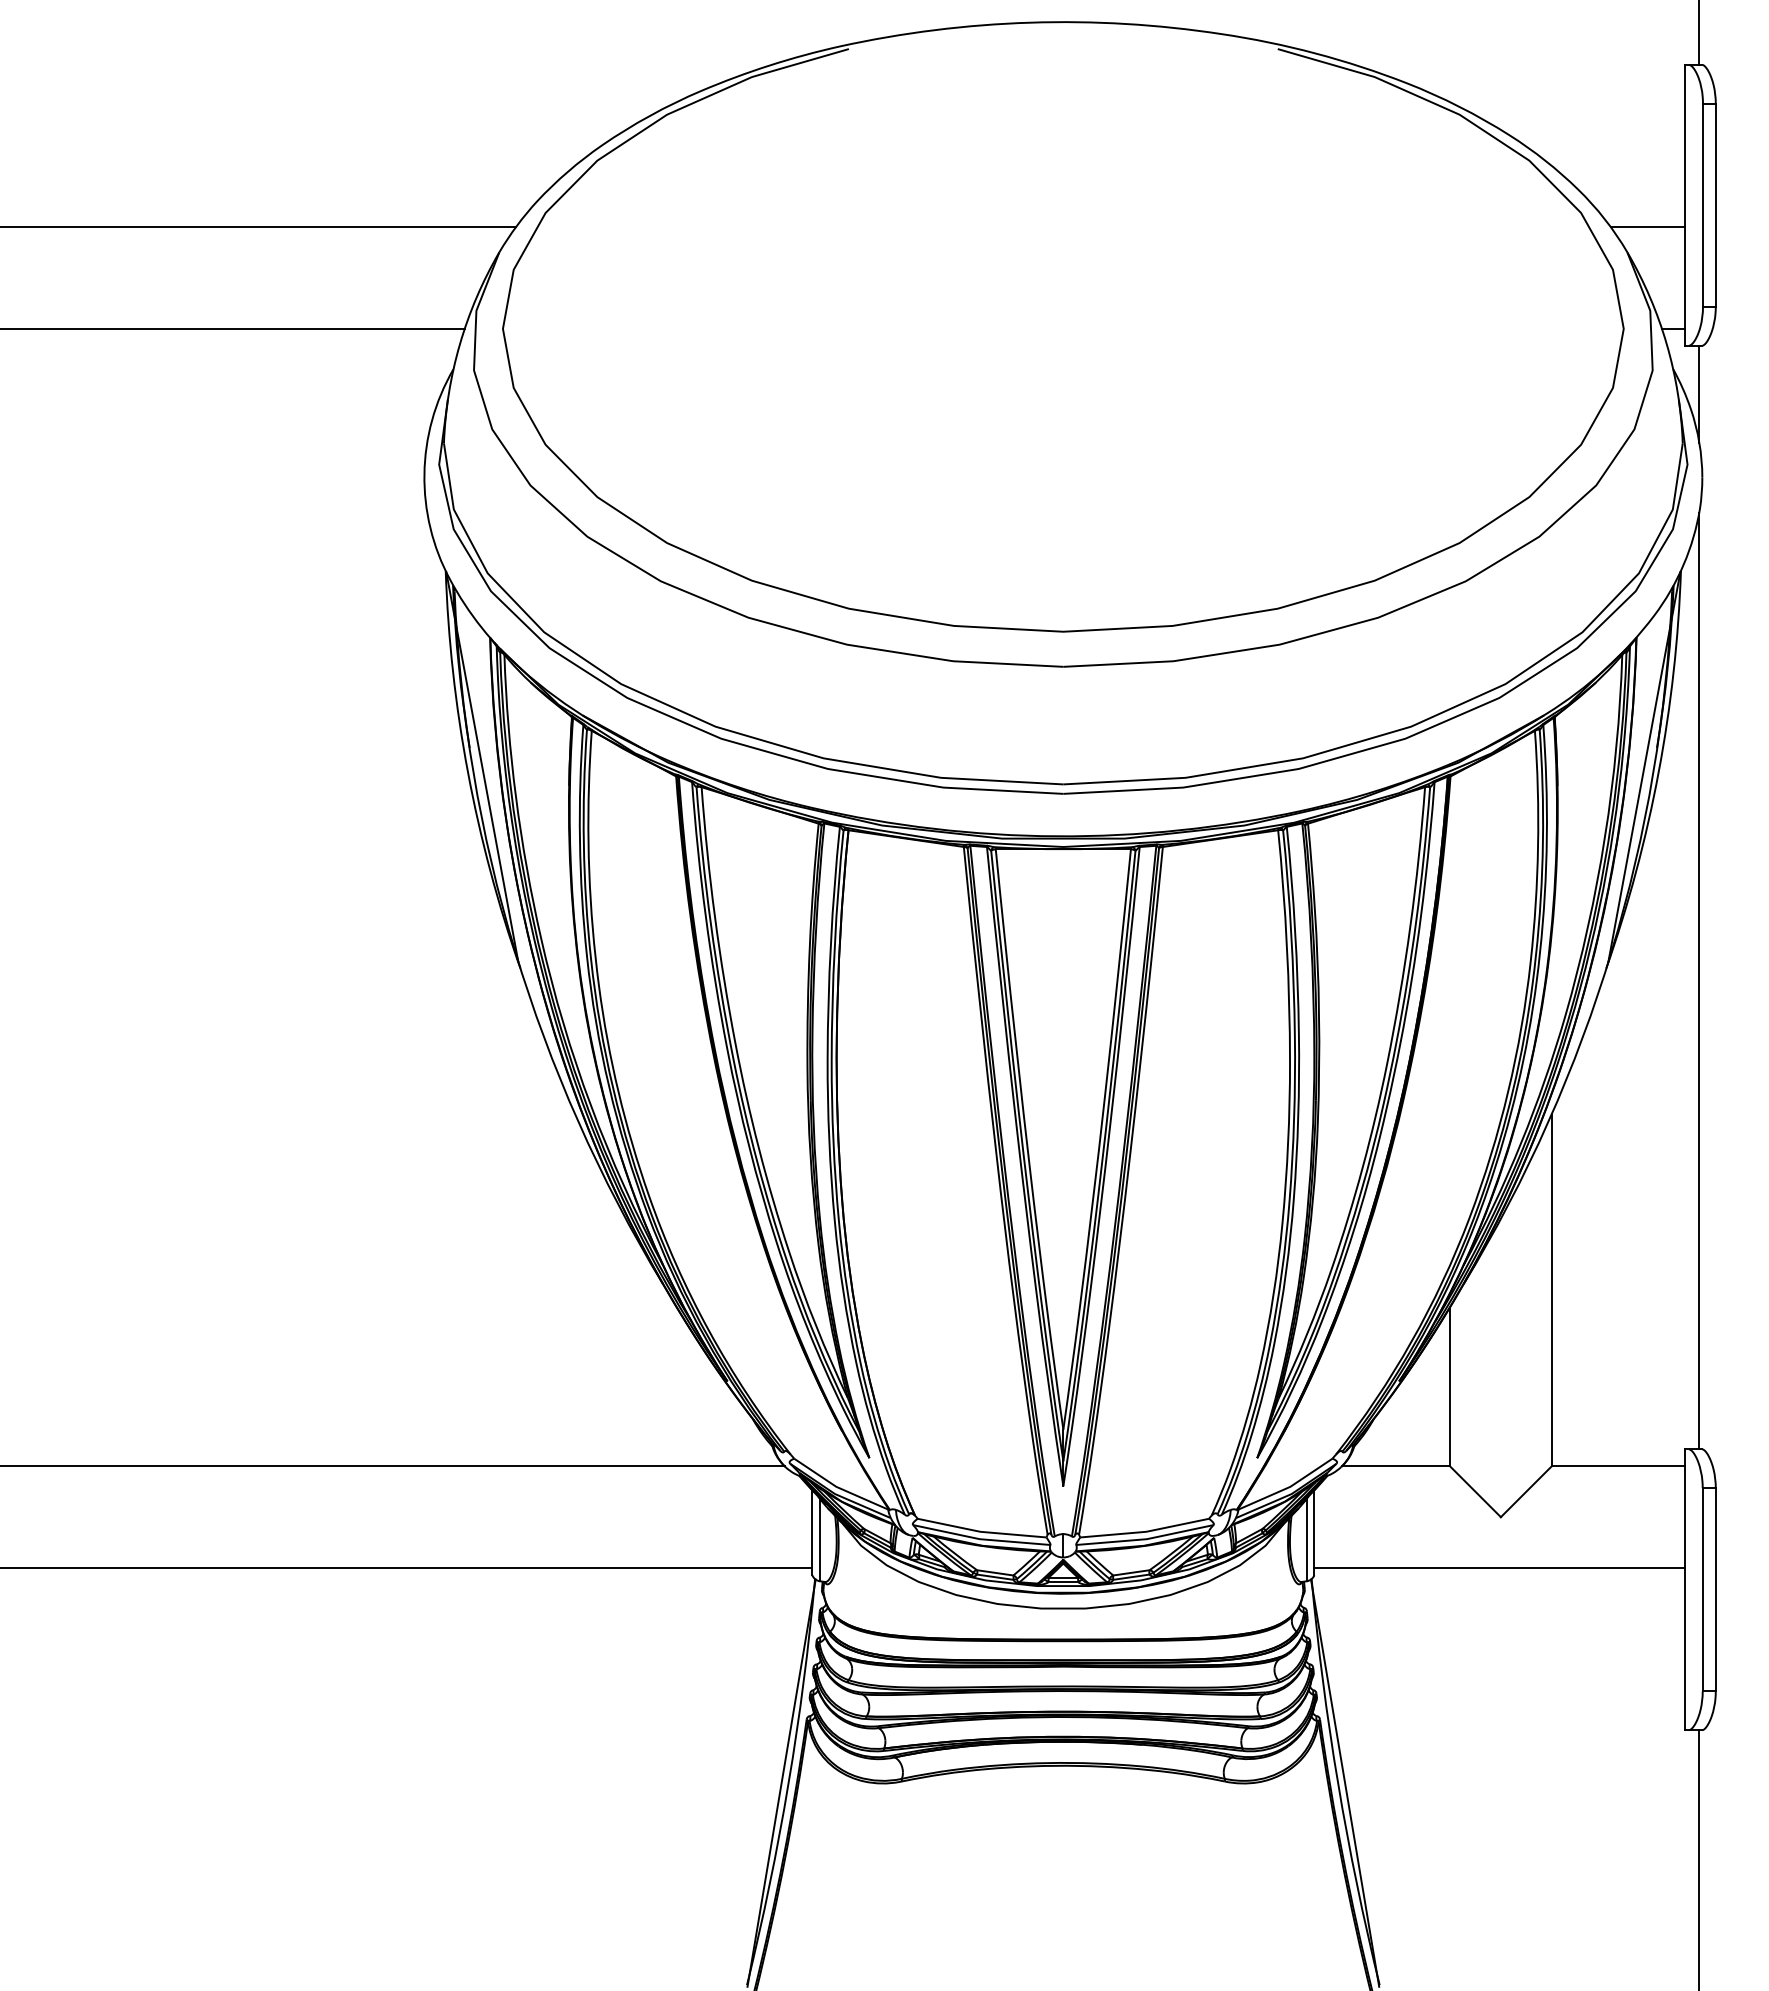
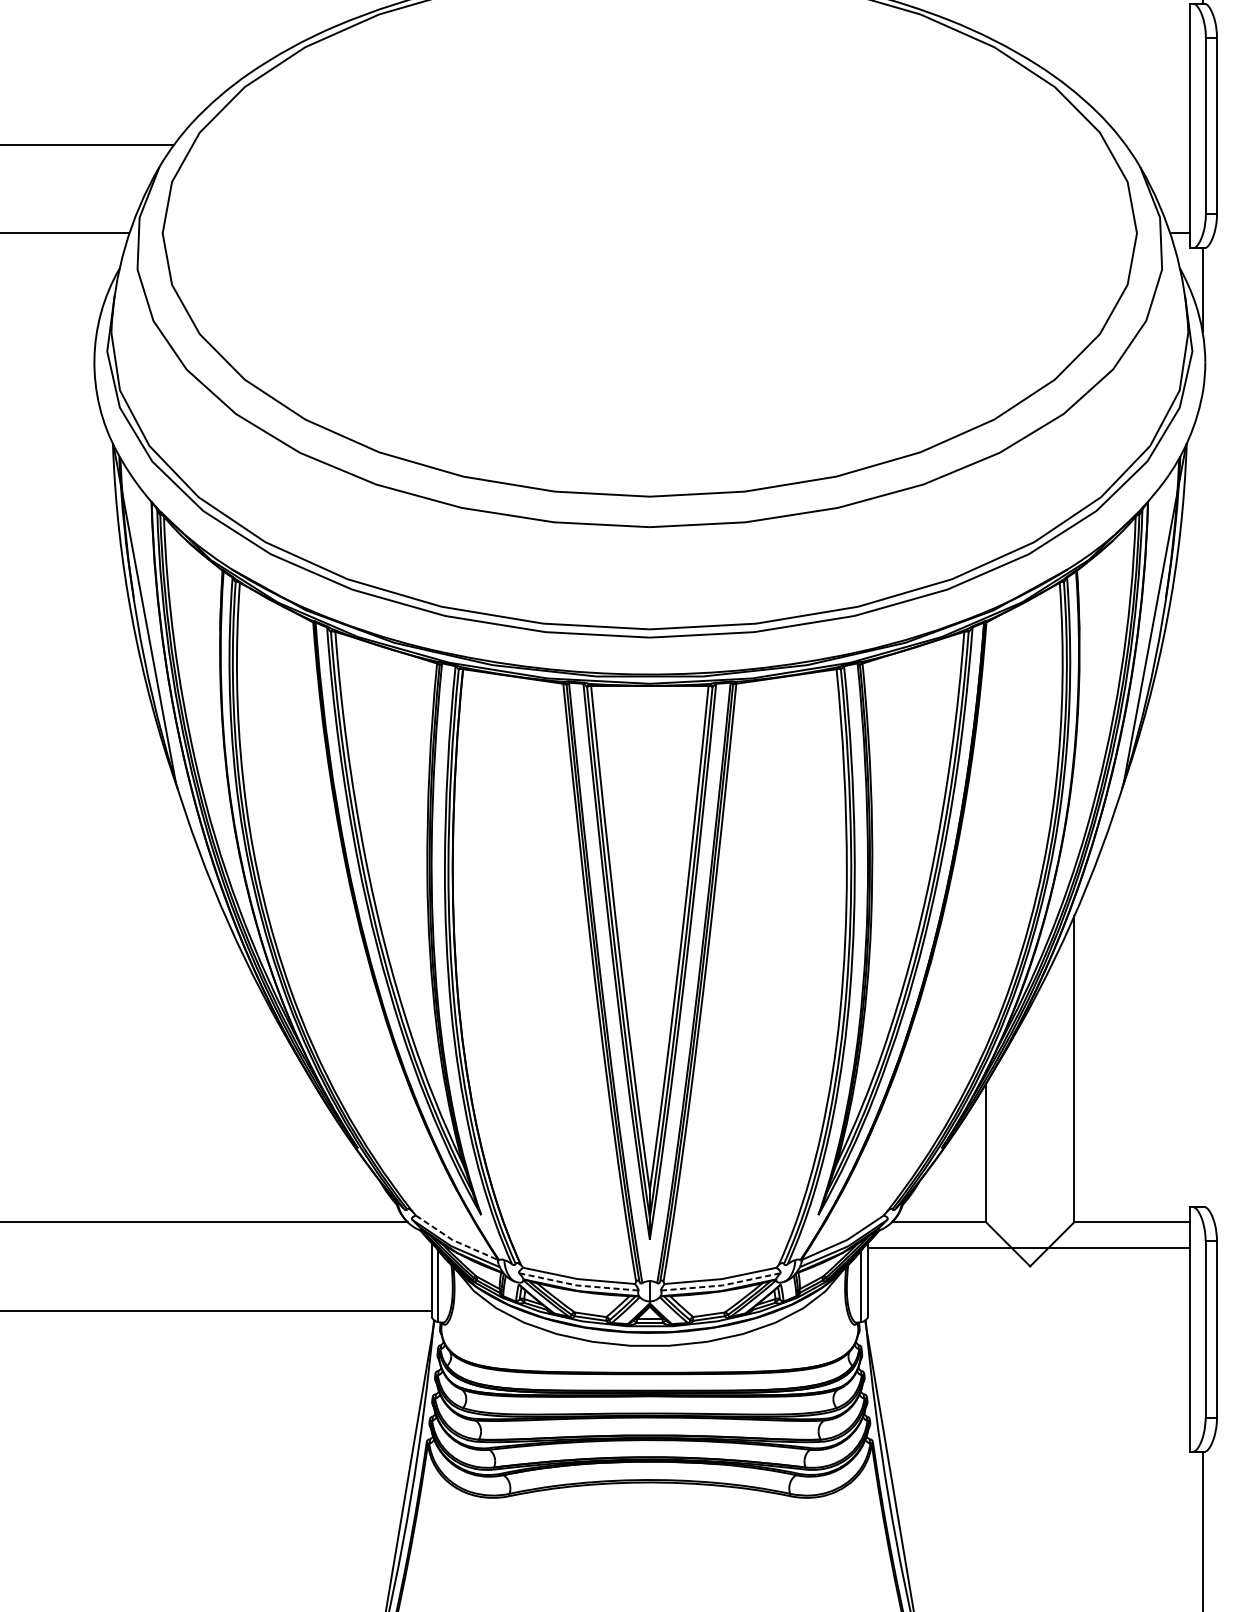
line: (1647, 227) -> (1157, 145), removed
line: (1699, 980) -> (1202, 799), removed
line: (839, 1488) -> (455, 1241), solid -> dashed
line: (980, 1539) -> (577, 1285), solid -> dashed
line: (1146, 1539) -> (722, 1285), solid -> dashed
line: (1499, 1568) -> (1028, 1248), moved

